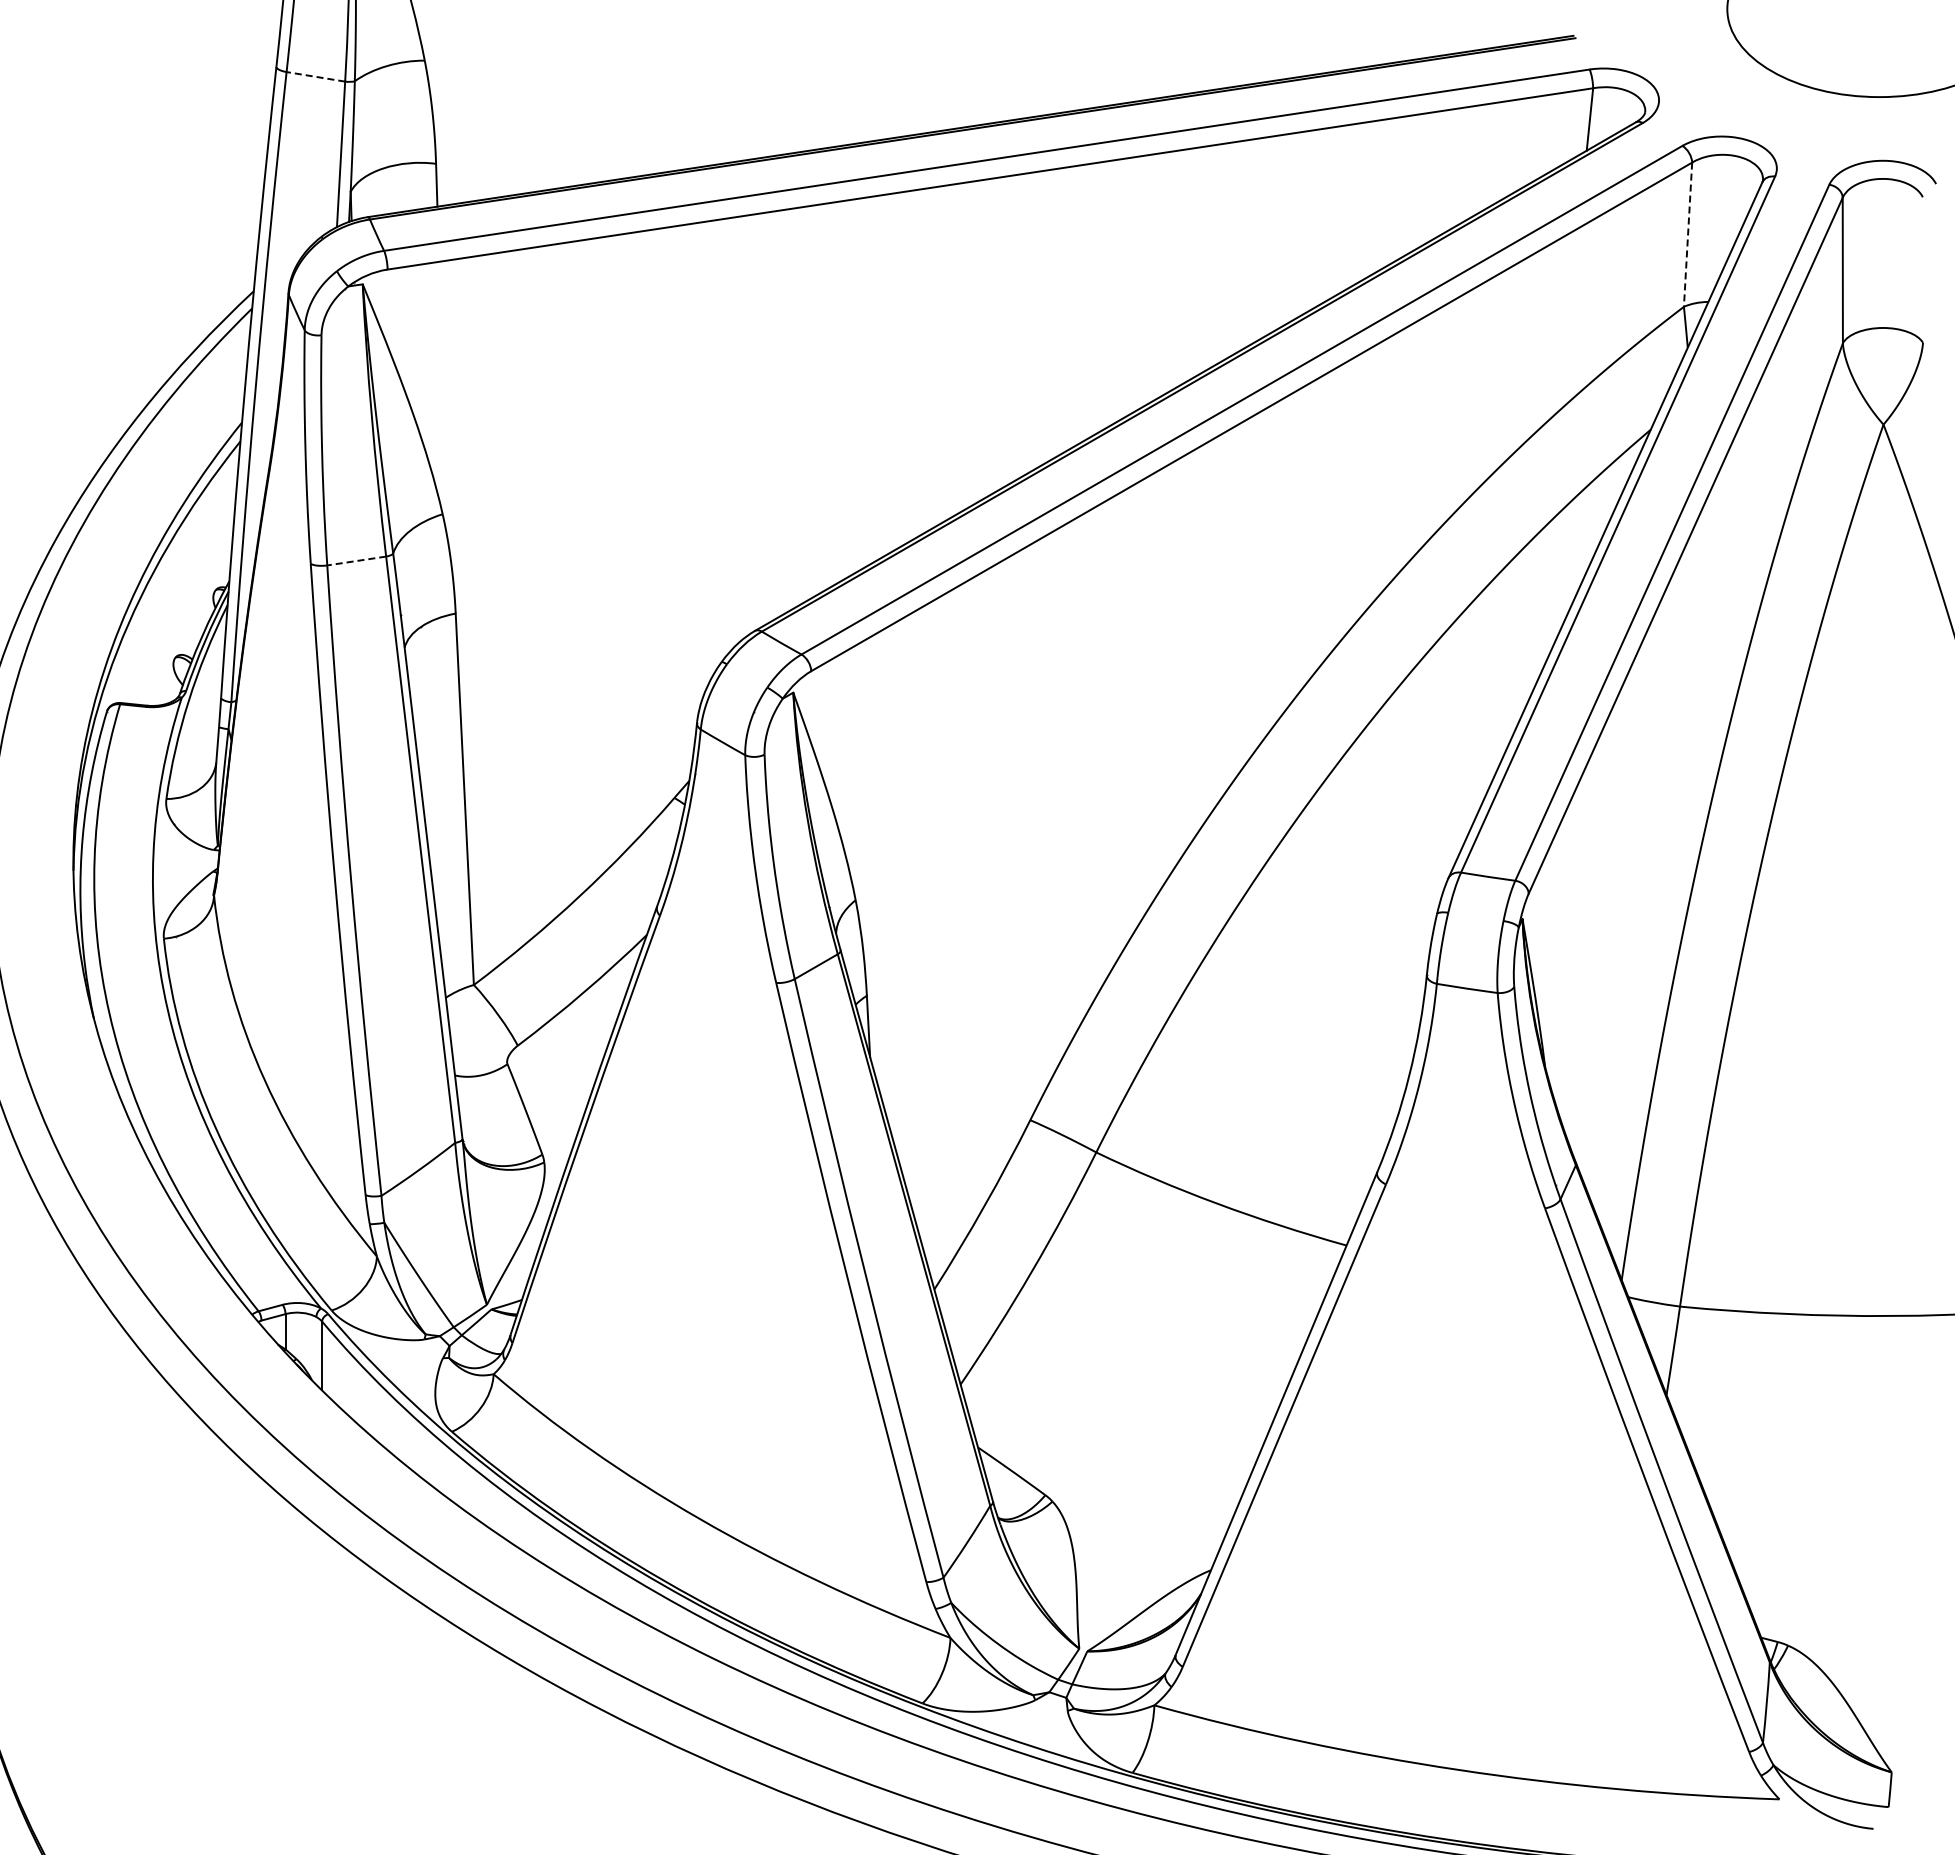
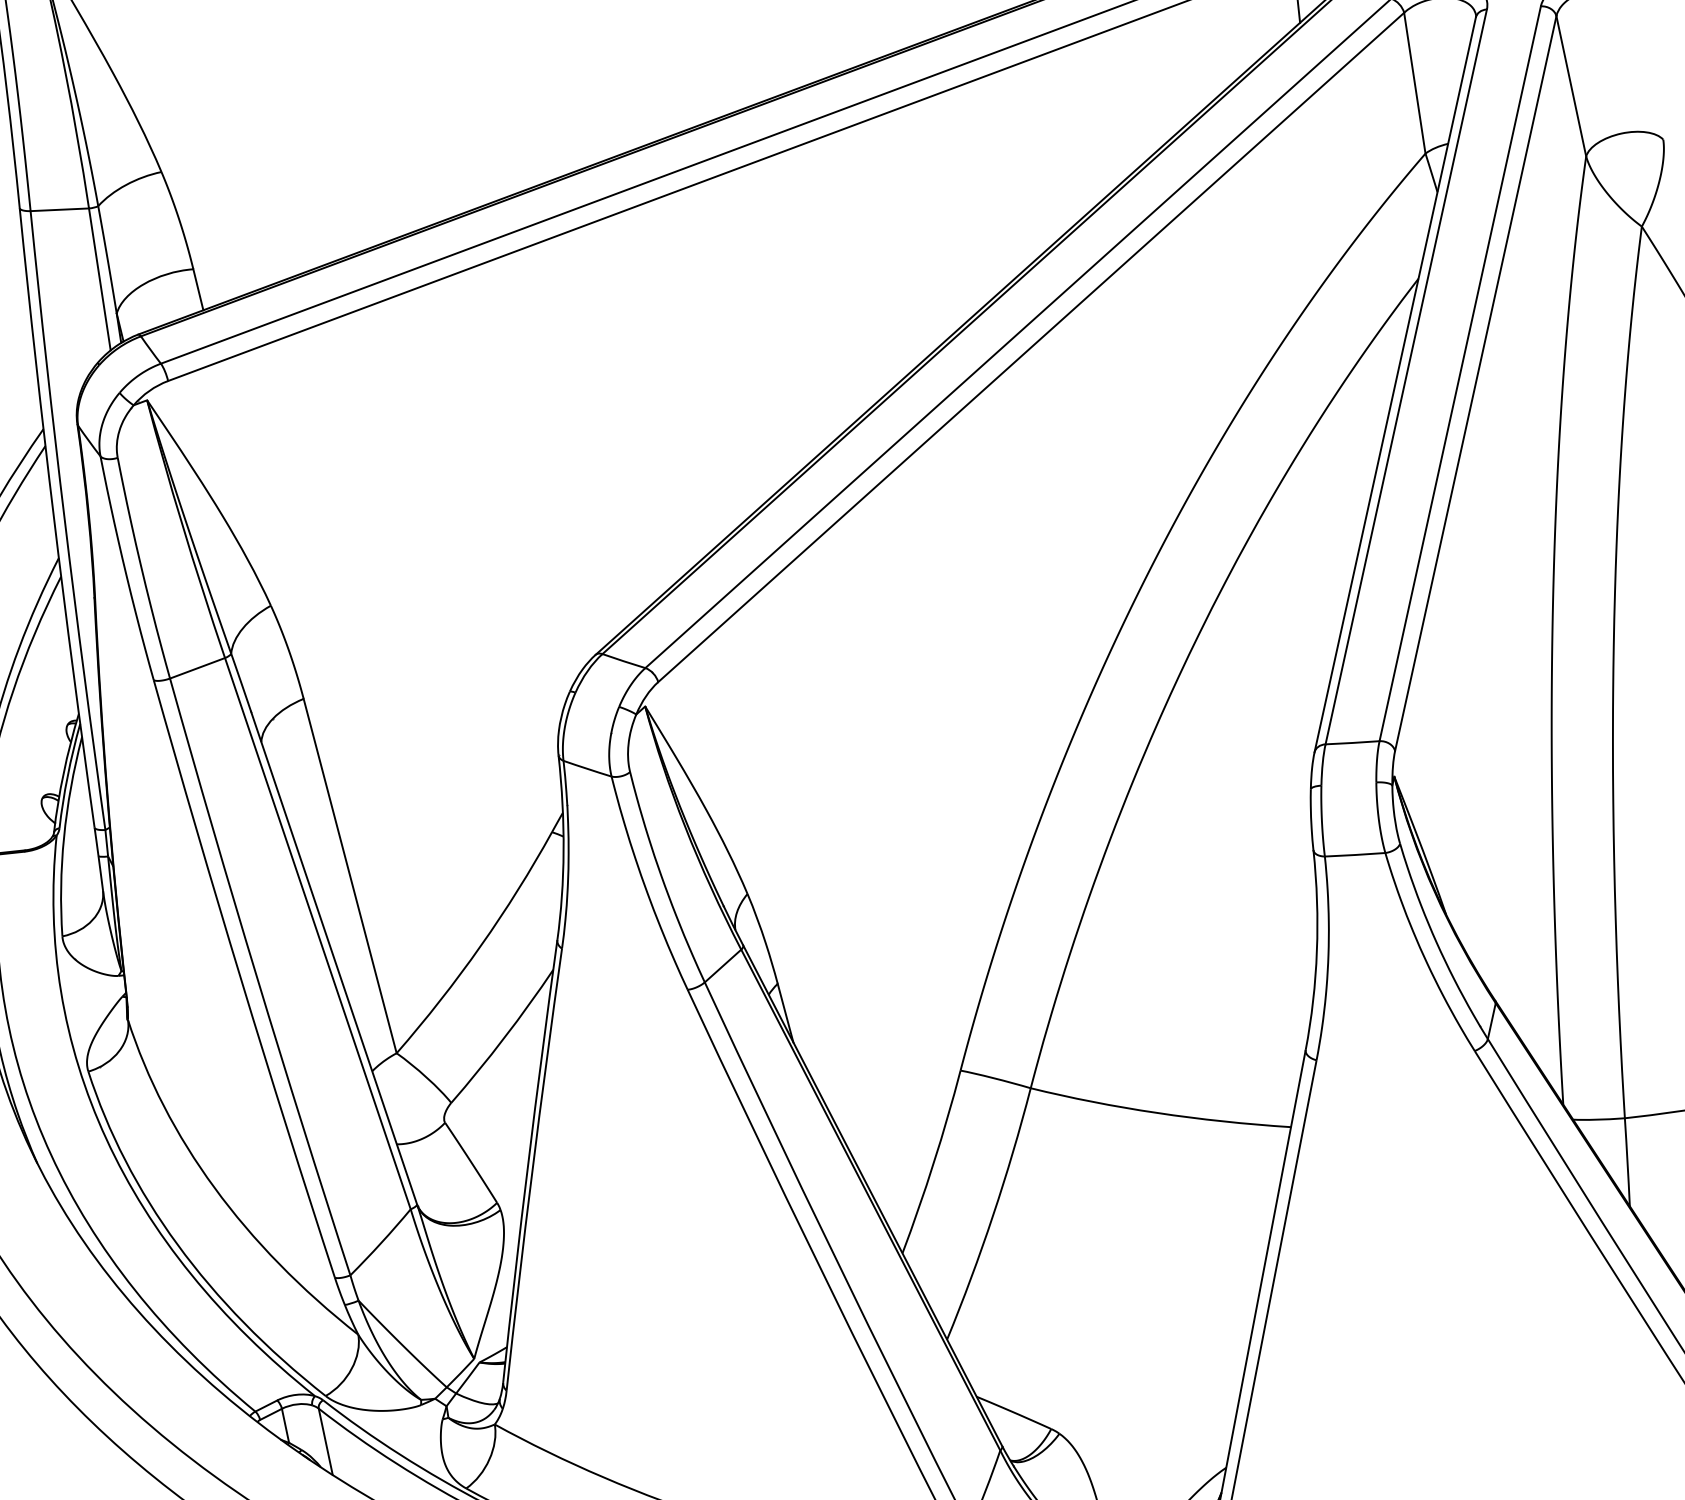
line: (315, 76) -> (59, 209), dashed -> solid
line: (1688, 235) -> (1415, 83), dashed -> solid
line: (356, 561) -> (197, 668), dashed -> solid

